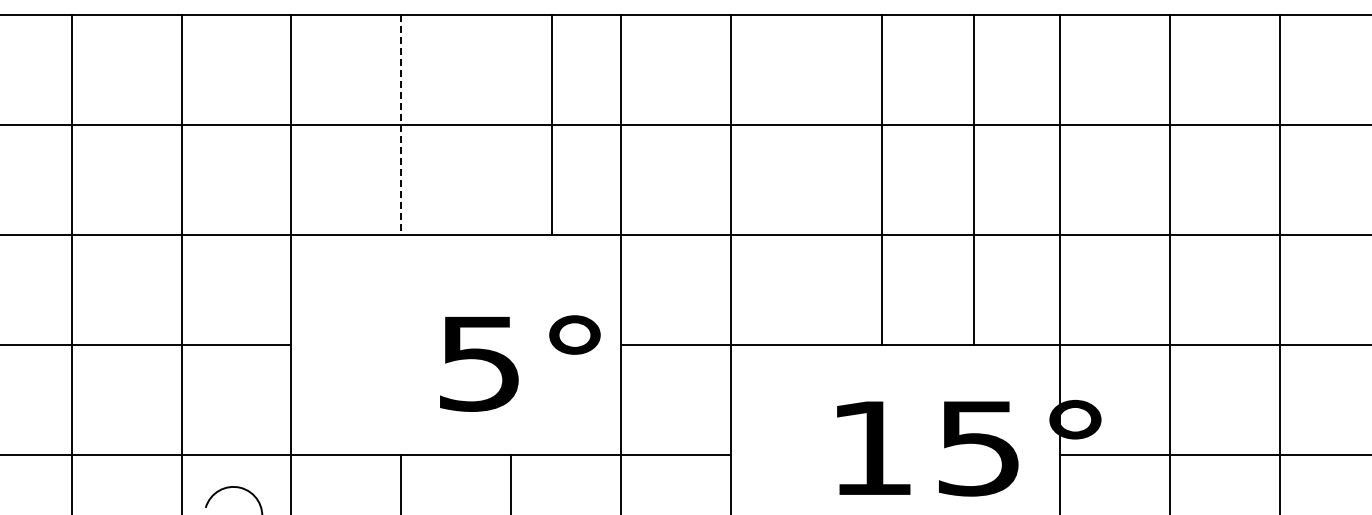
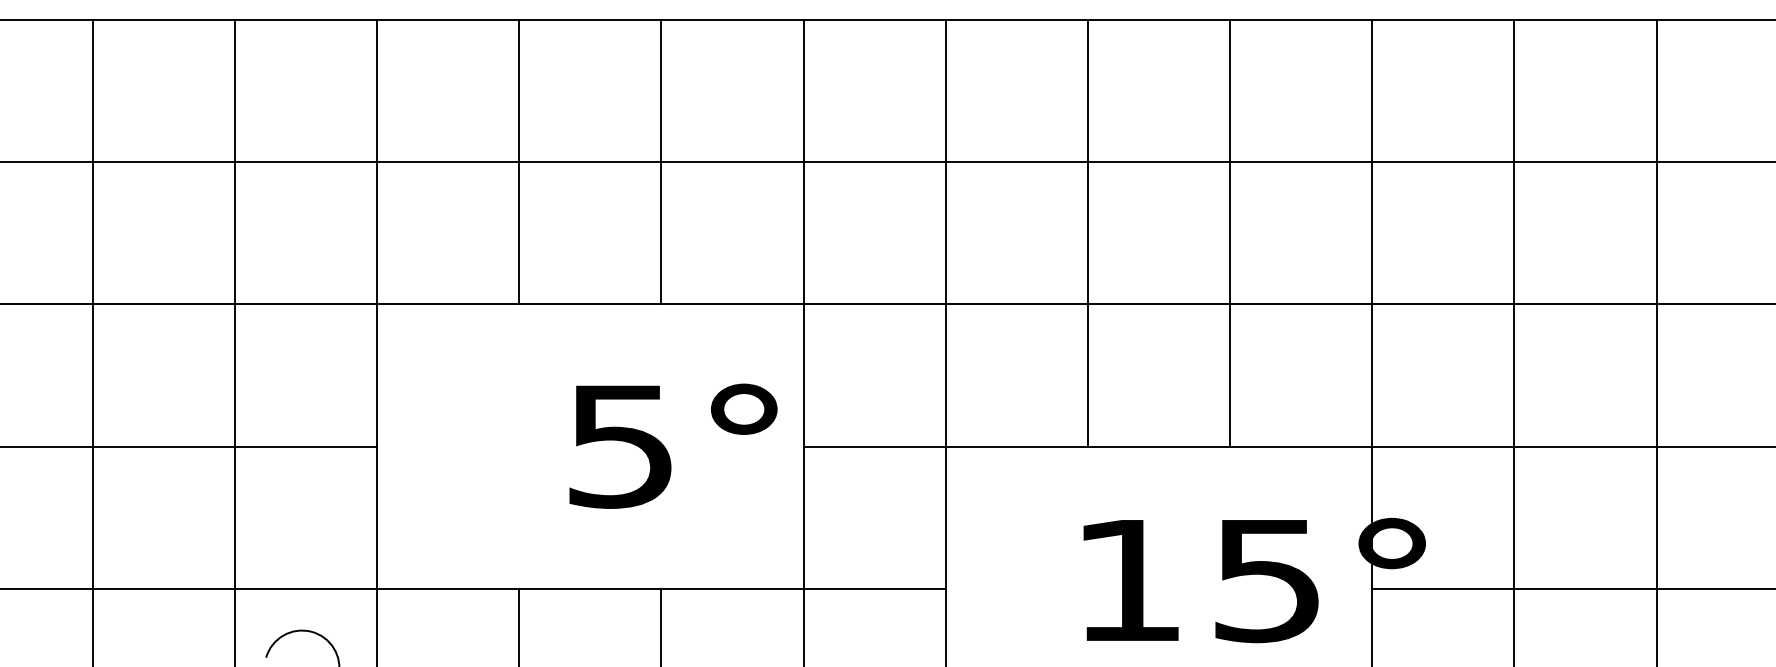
line: (401, 125) -> (519, 162), dashed -> solid
line: (551, 125) -> (660, 162), moved
line: (882, 179) -> (1088, 232), moved
line: (974, 179) -> (1230, 232), moved
text: (520, 363) -> (673, 446), moved

